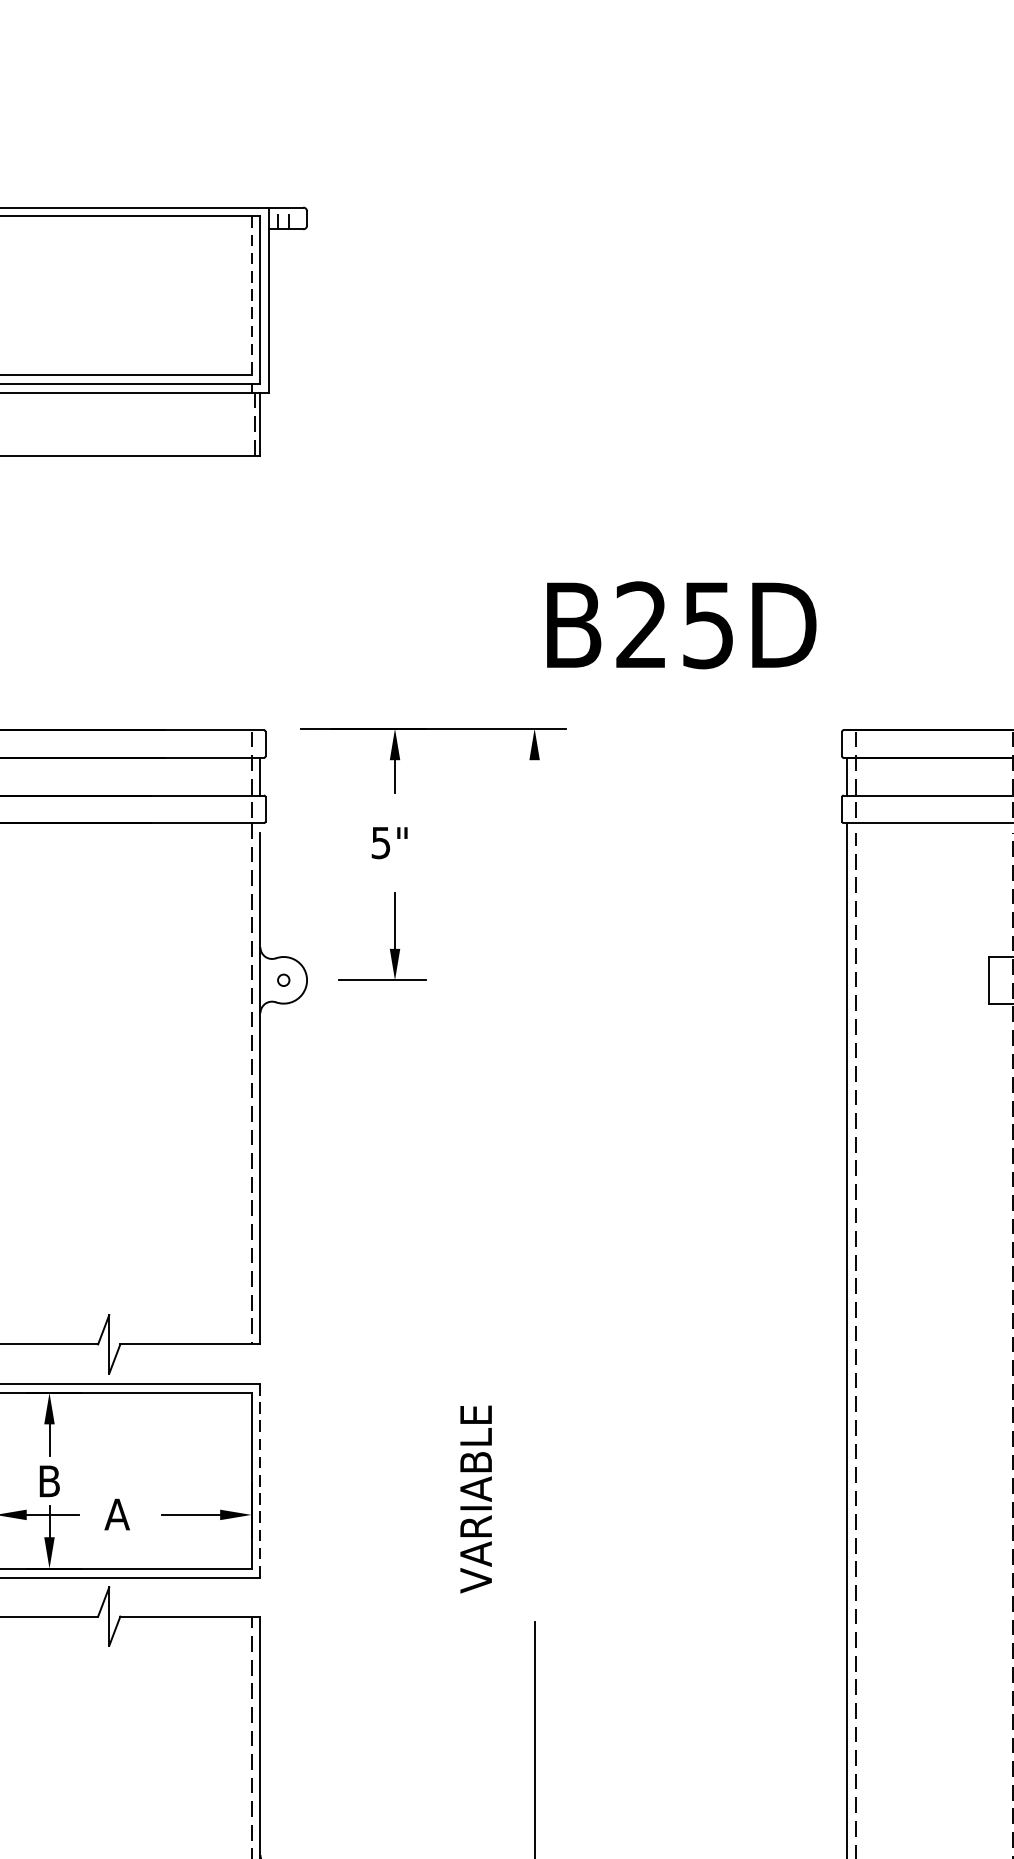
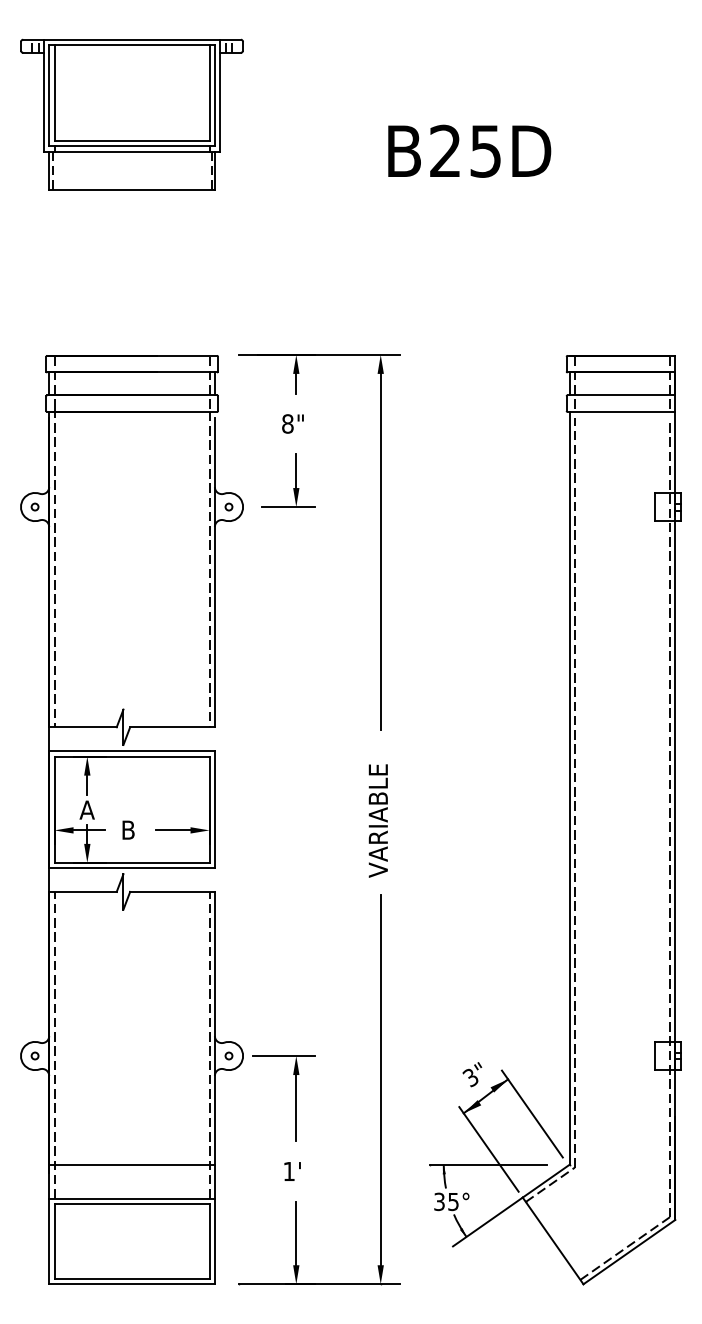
line: (251, 296) -> (209, 93), dashed -> solid
text: (681, 623) -> (469, 150), moved
text: (380, 842) -> (287, 423), 5" -> 8"
line: (534, 1053) -> (380, 551), added
text: (48, 1480) -> (86, 809), B -> A
line: (259, 1480) -> (214, 809), dashed -> solid
text: (474, 1498) -> (377, 820), moved
text: (115, 1513) -> (127, 829), A -> B

